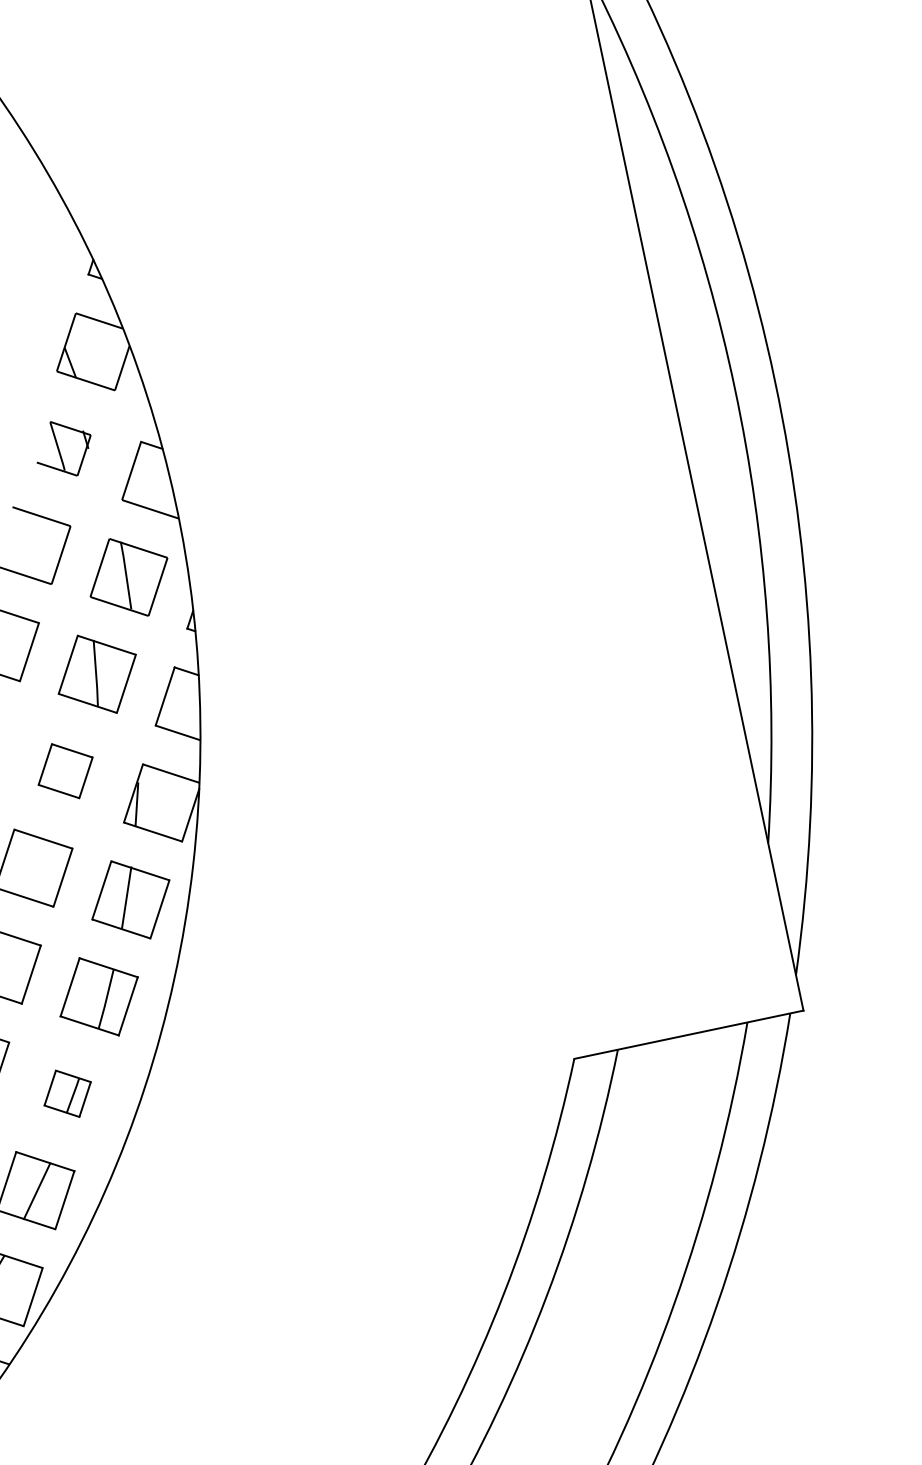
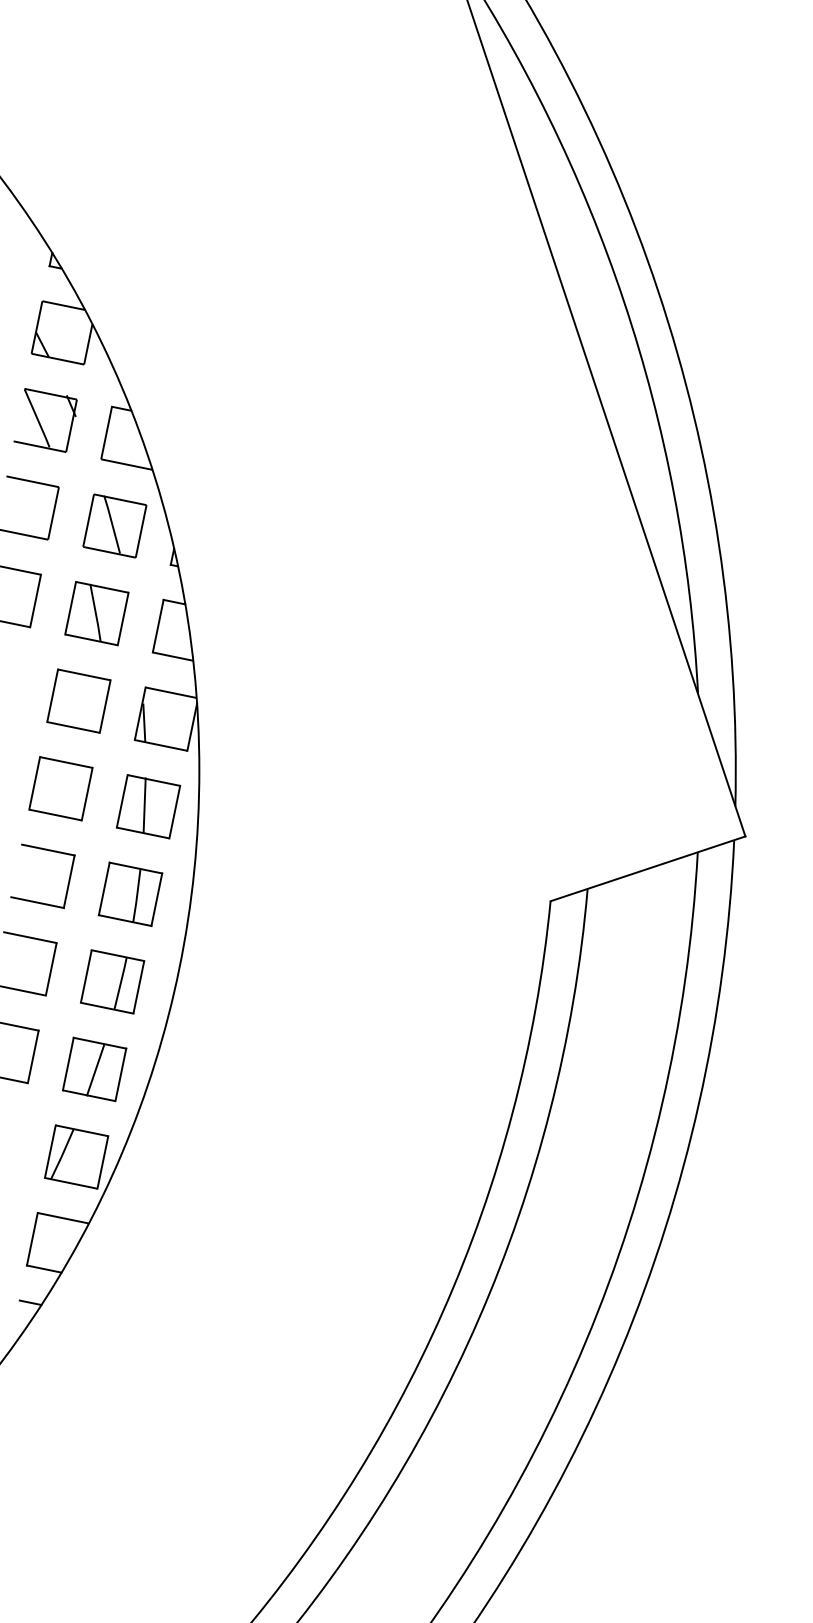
part: (63, 448) -> (45, 420), size x1.43
part: (65, 770) -> (78, 700), size x1.43
part: (67, 1093) -> (112, 981), size x1.67

